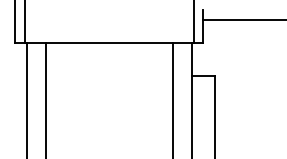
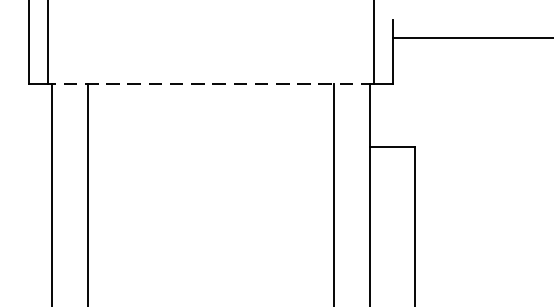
line: (109, 43) -> (211, 84), solid -> dashed

